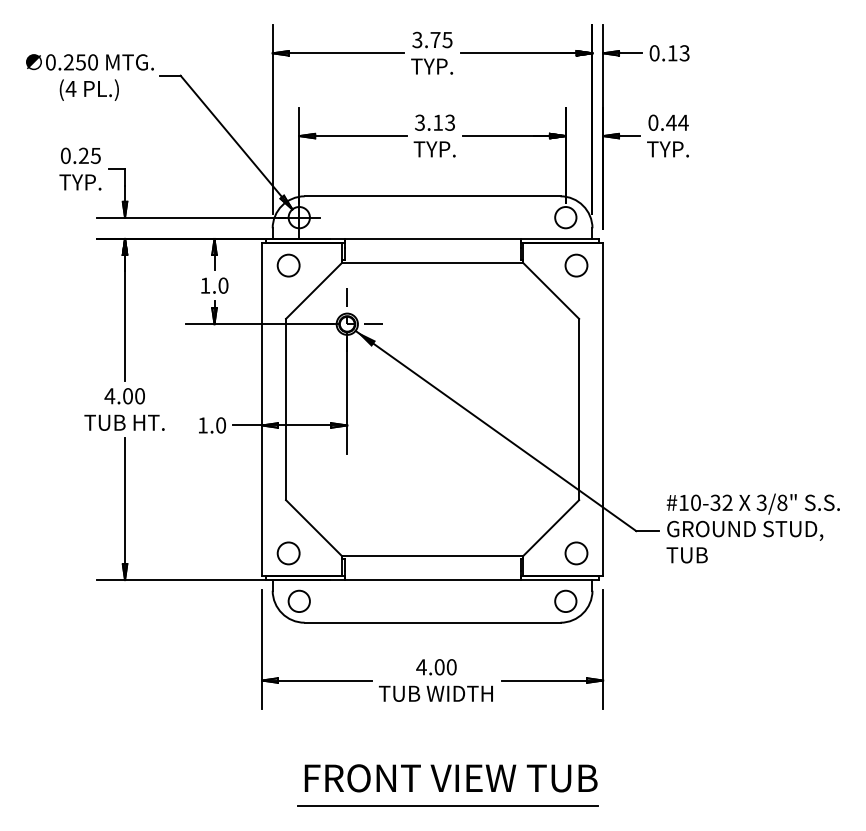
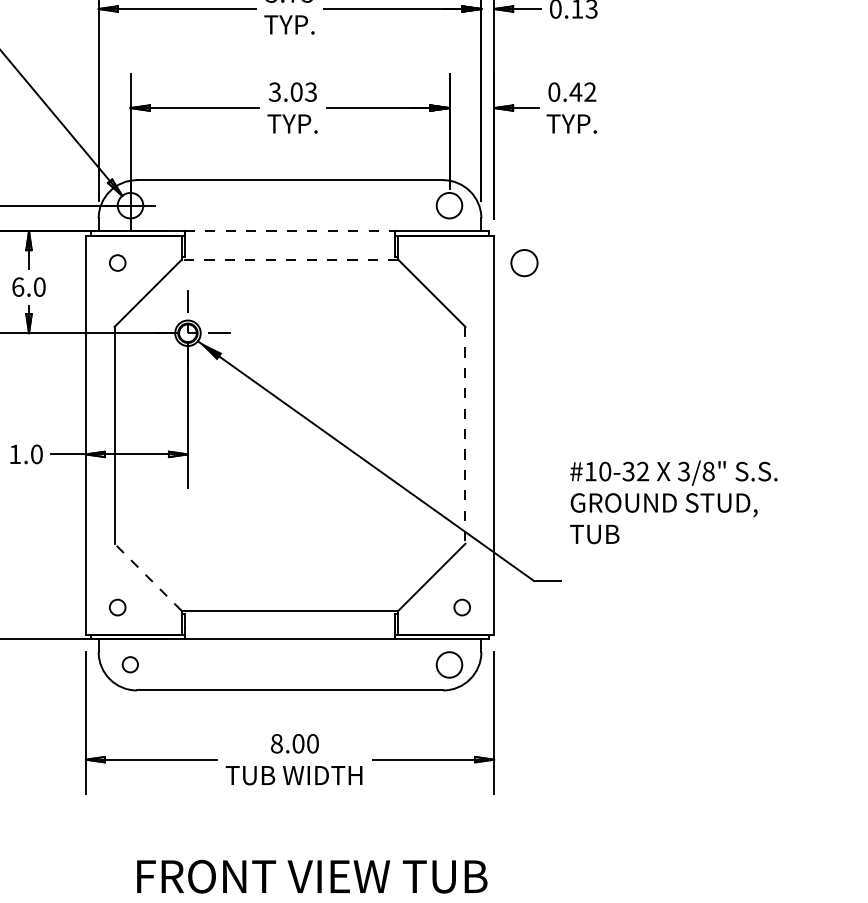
text: (438, 122) -> (297, 91), 3.13 -> 3.03
text: (683, 122) -> (590, 91), 0.44 -> 0.42
line: (432, 238) -> (289, 230), solid -> dashed
line: (432, 262) -> (289, 259), solid -> dashed
circle: (288, 265) -> (117, 262), size x0.6
circle: (576, 265) -> (524, 262), moved
text: (205, 285) -> (18, 286), 1.0 -> 6.0
line: (579, 409) -> (465, 435), solid -> dashed
line: (314, 528) -> (148, 577), solid -> dashed
text: (752, 528) -> (672, 502), moved
circle: (288, 553) -> (117, 607), size x0.6
circle: (576, 553) -> (462, 607), size x0.6
circle: (298, 600) -> (129, 663), size x0.6
text: (421, 667) -> (276, 744), 4.00 -> 8.00

